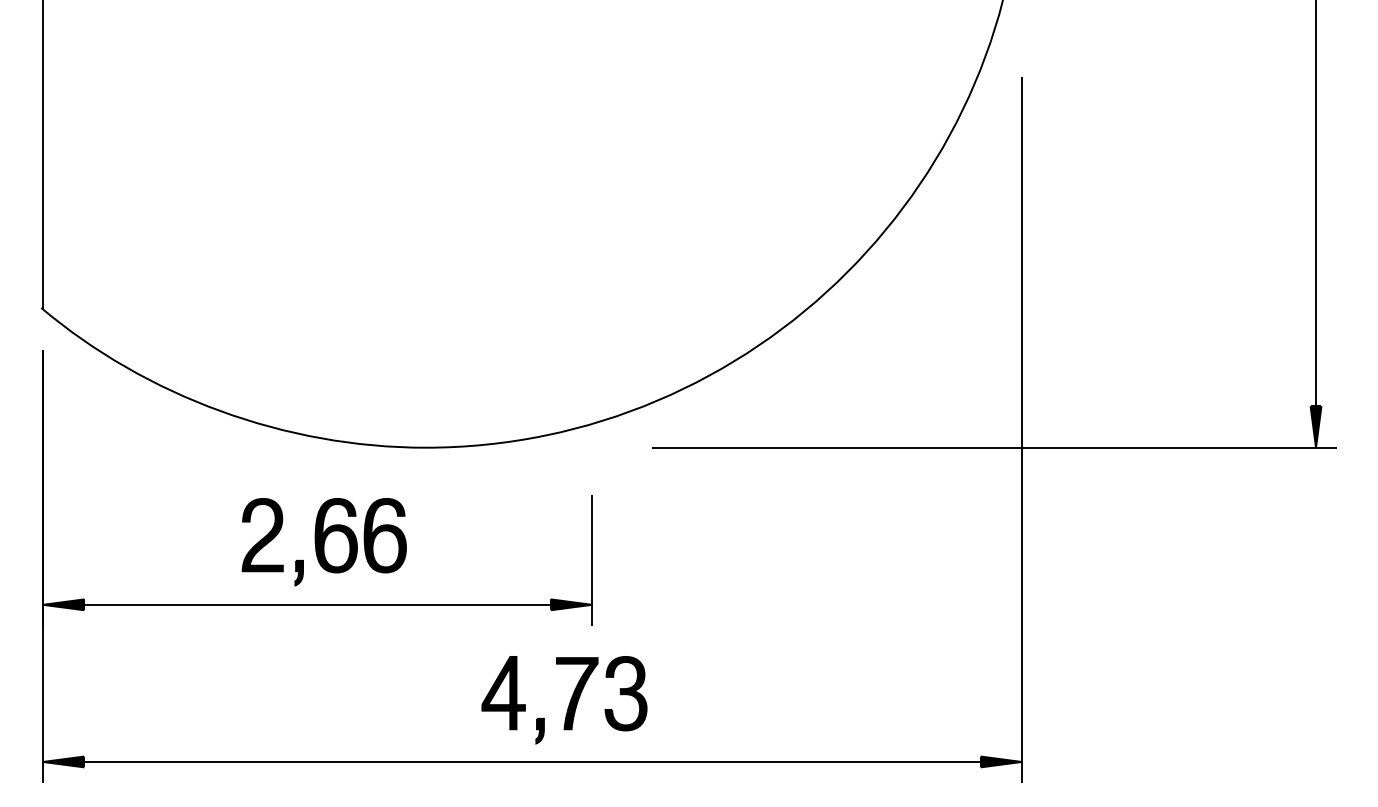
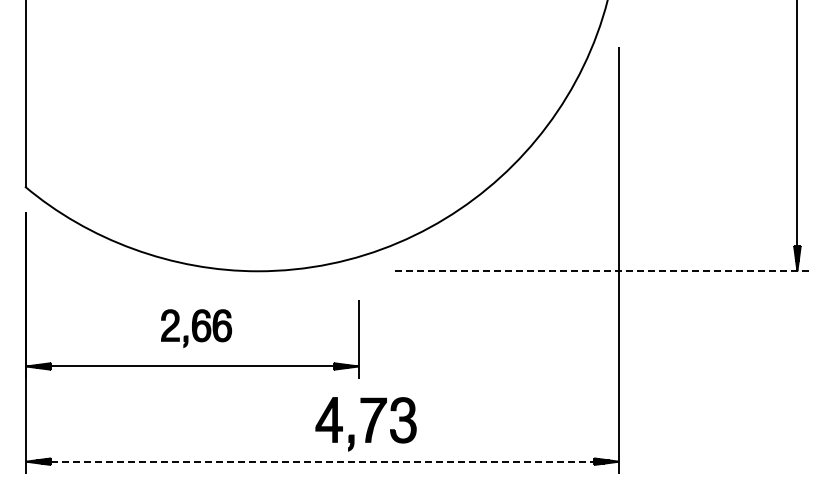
line: (994, 448) -> (602, 271), solid -> dashed
part: (324, 542) -> (196, 328), size x0.7
part: (563, 700) -> (365, 424), moved
line: (532, 761) -> (322, 461), solid -> dashed

